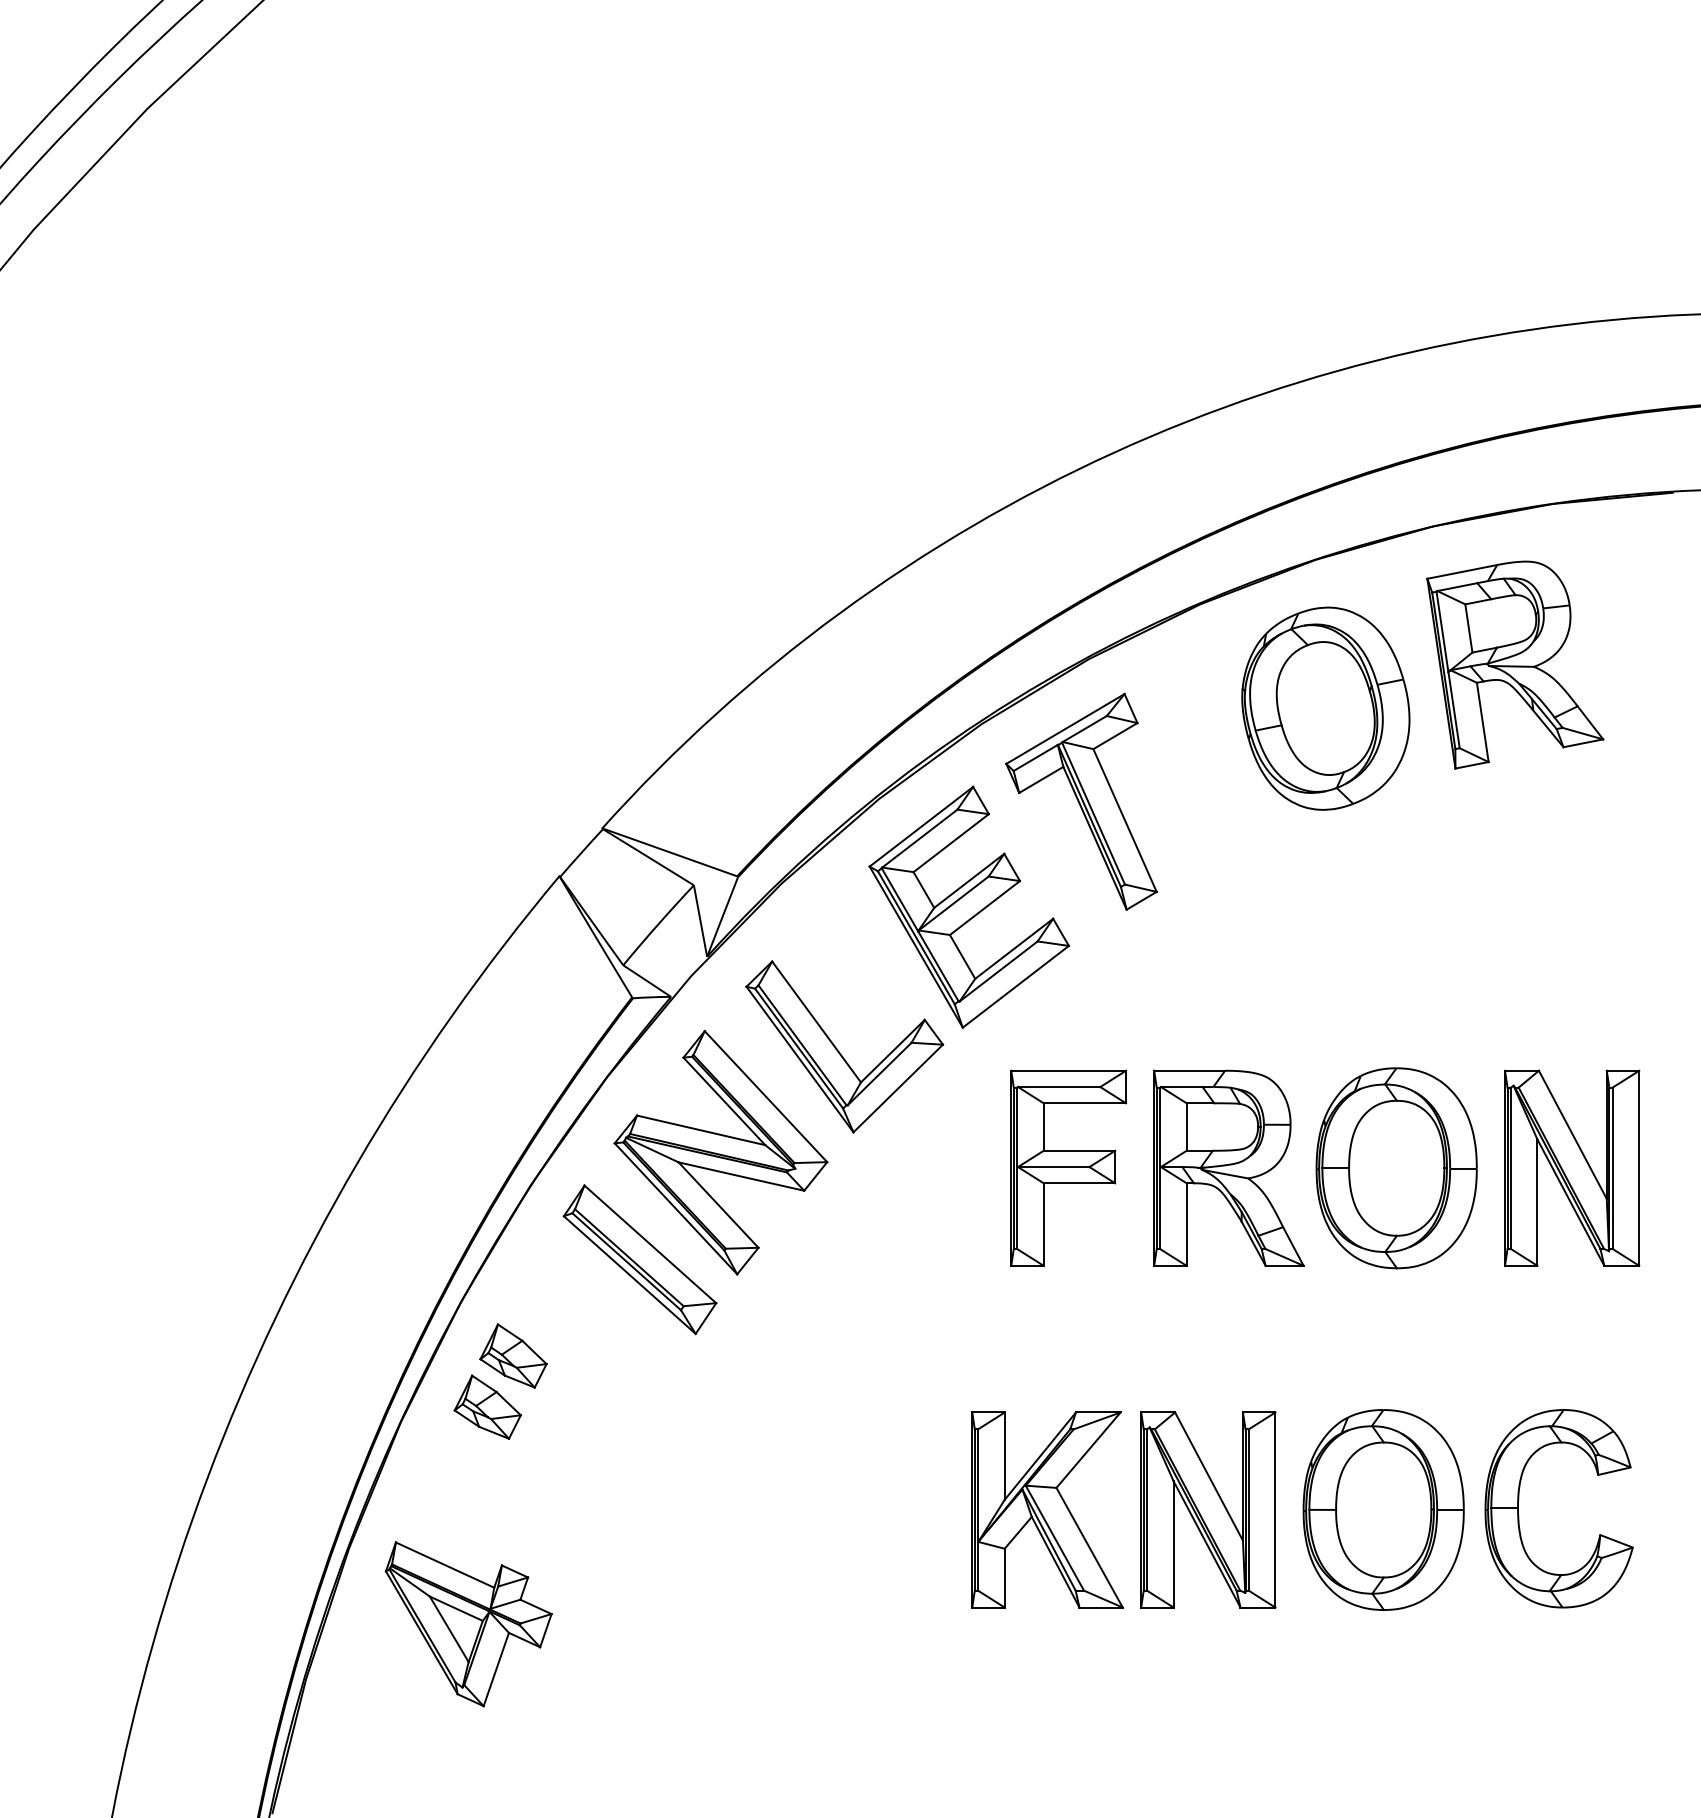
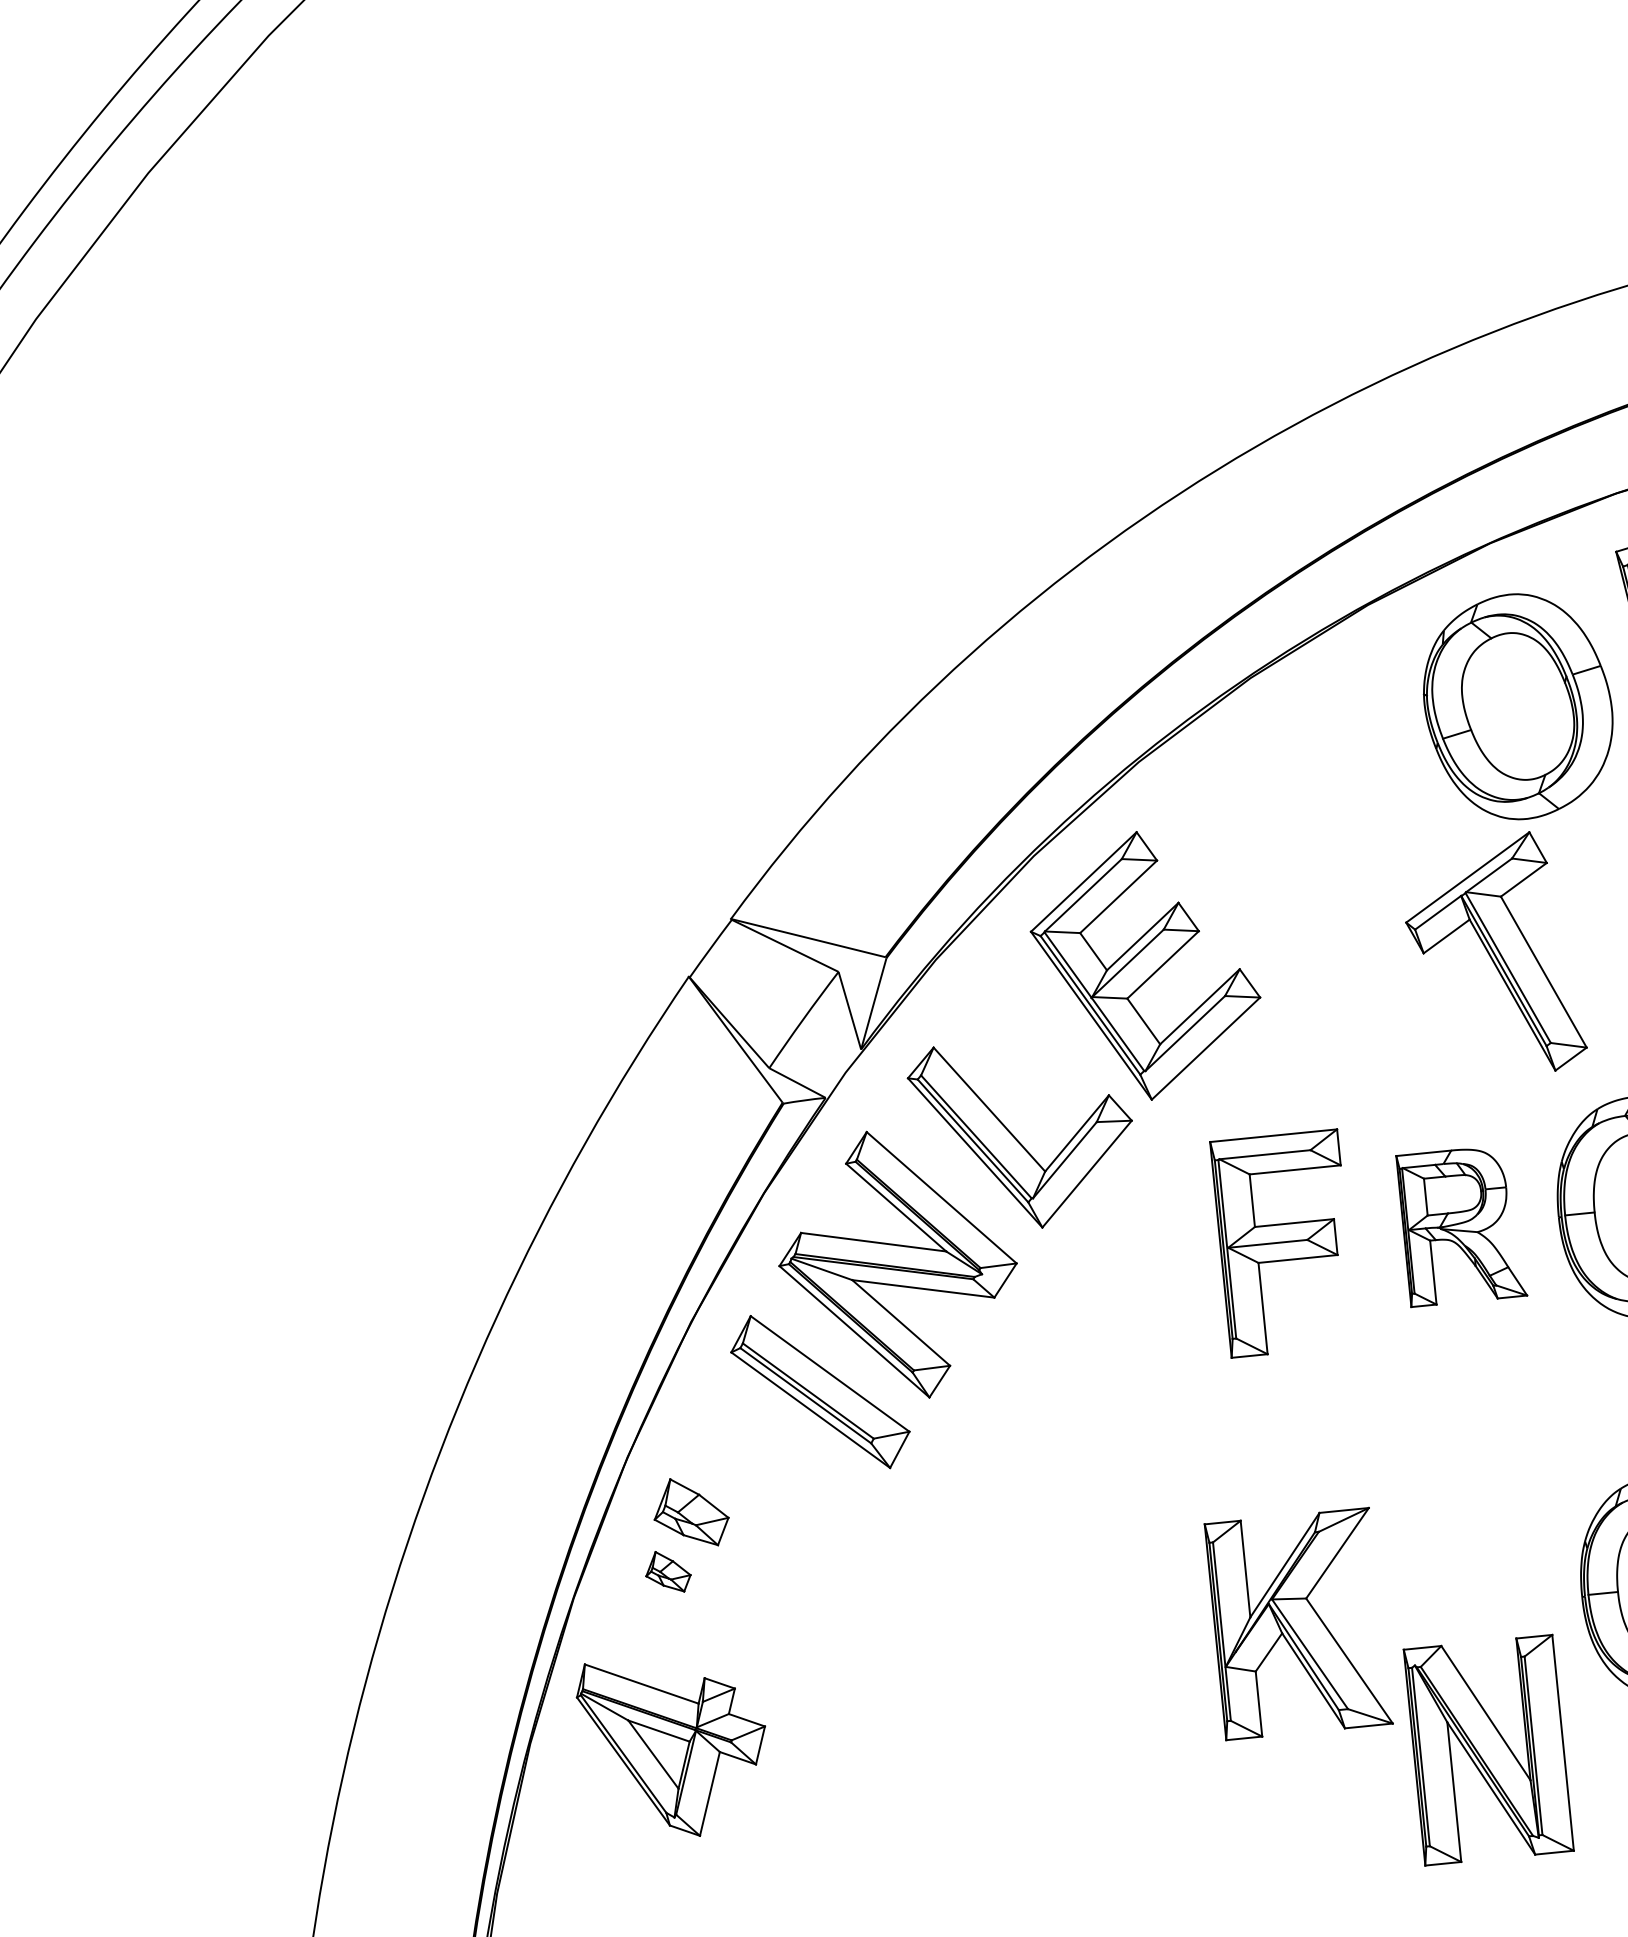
part: (1081, 801) -> (1493, 955), moved
part: (1228, 1167) -> (1461, 1225), size x0.7
part: (487, 1406) -> (667, 1571), size x0.6
part: (1208, 1509) -> (1488, 1749), moved
part: (468, 1624) -> (674, 1747), moved

